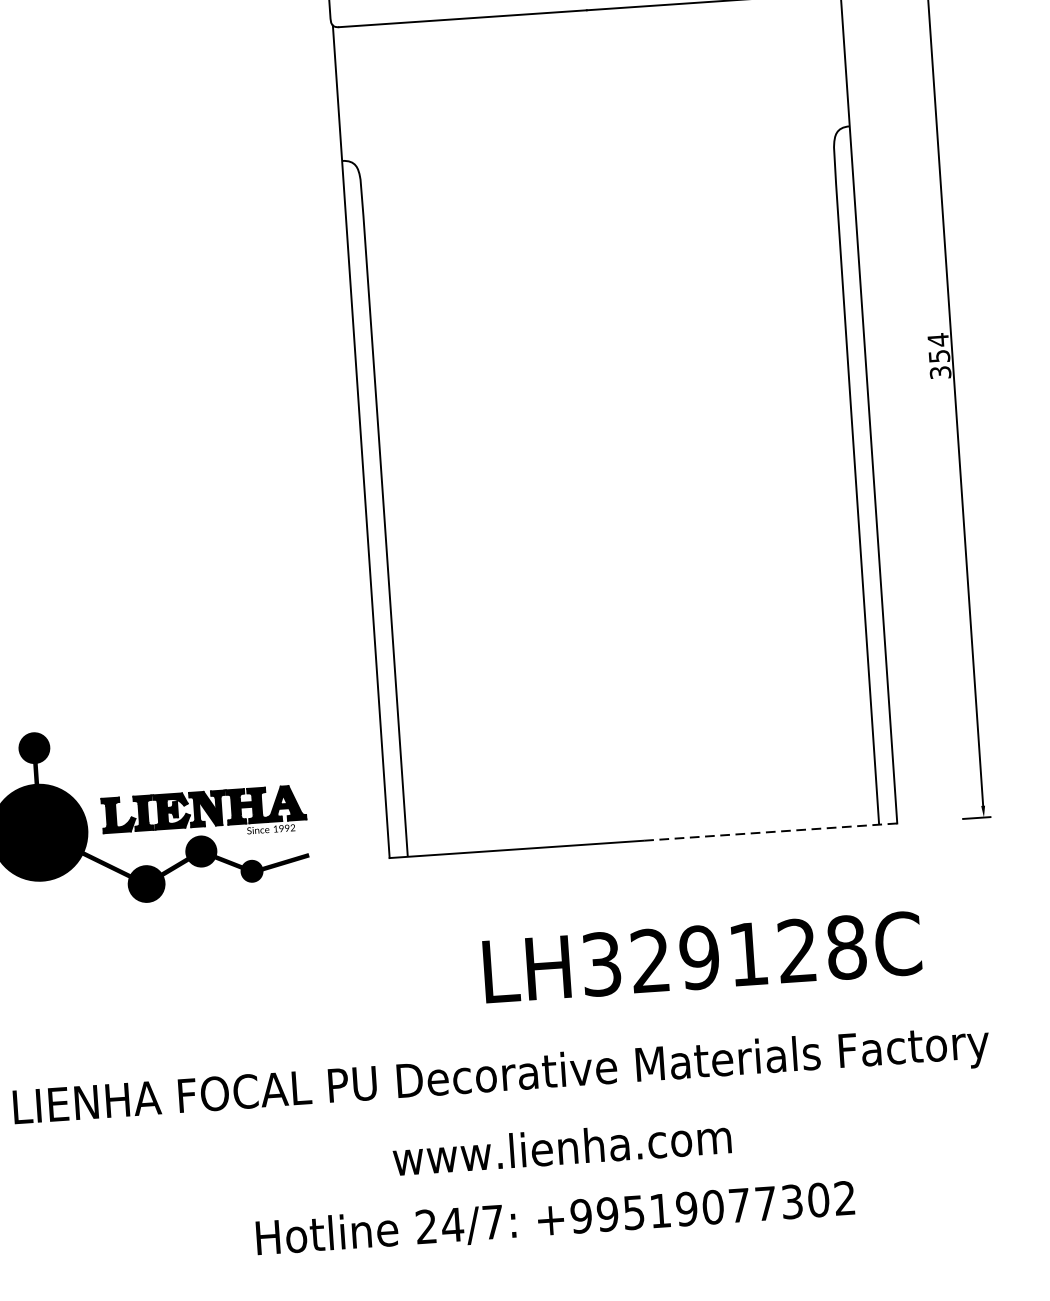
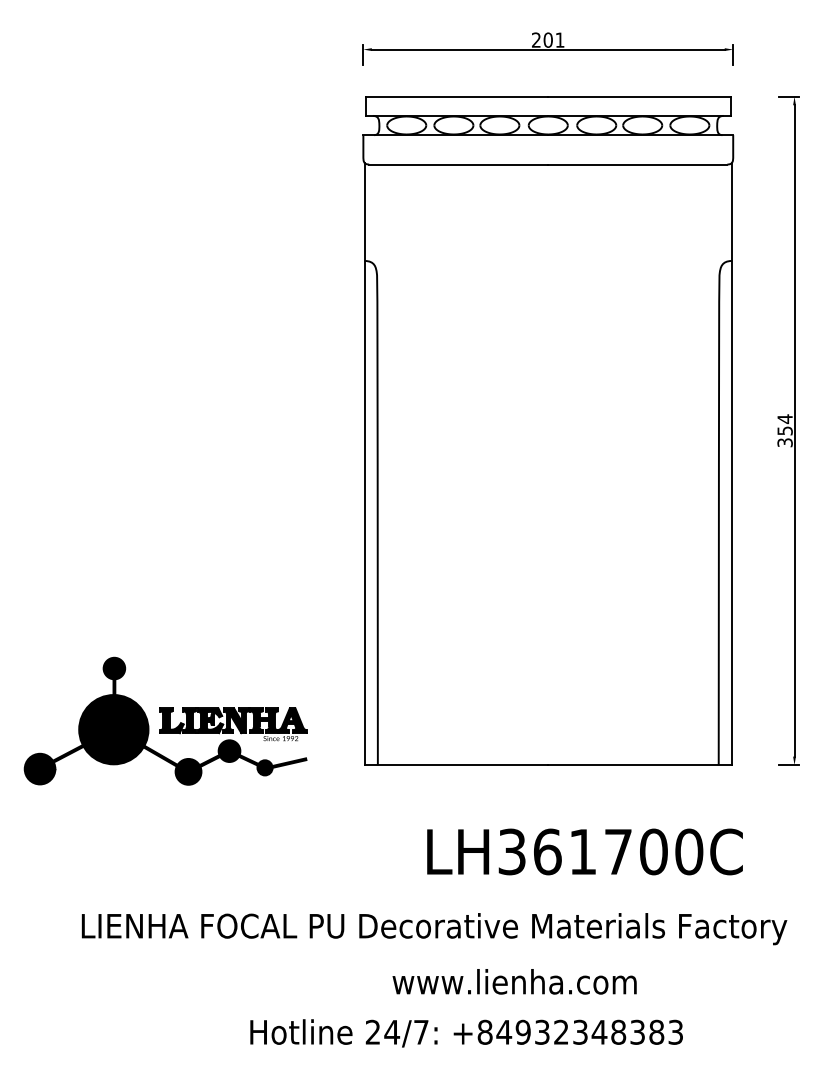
line: (770, 832) -> (640, 765), dashed -> solid
text: (748, 953) -> (618, 851), LH329128C -> LH361700C
text: (561, 1146) -> (514, 981), moved
text: (711, 1206) -> (579, 1031), +99519077302 -> +84932348383

